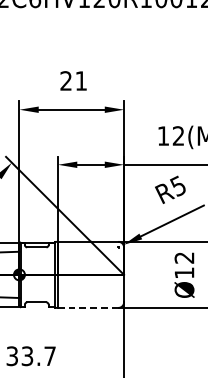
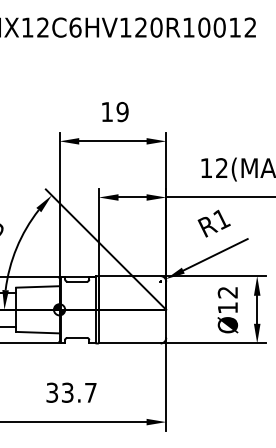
text: (73, 80) -> (114, 111), 21 -> 19
text: (178, 185) -> (221, 218), R5 -> R1
line: (88, 307) -> (129, 343), dashed -> solid

